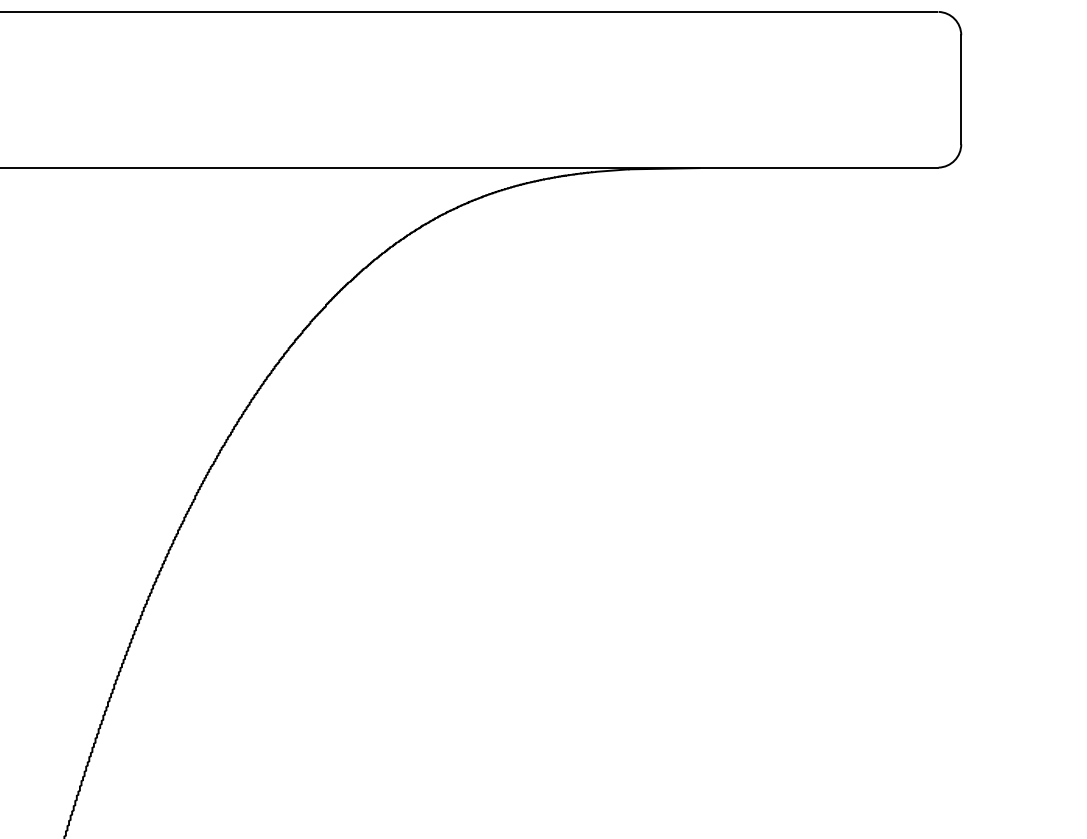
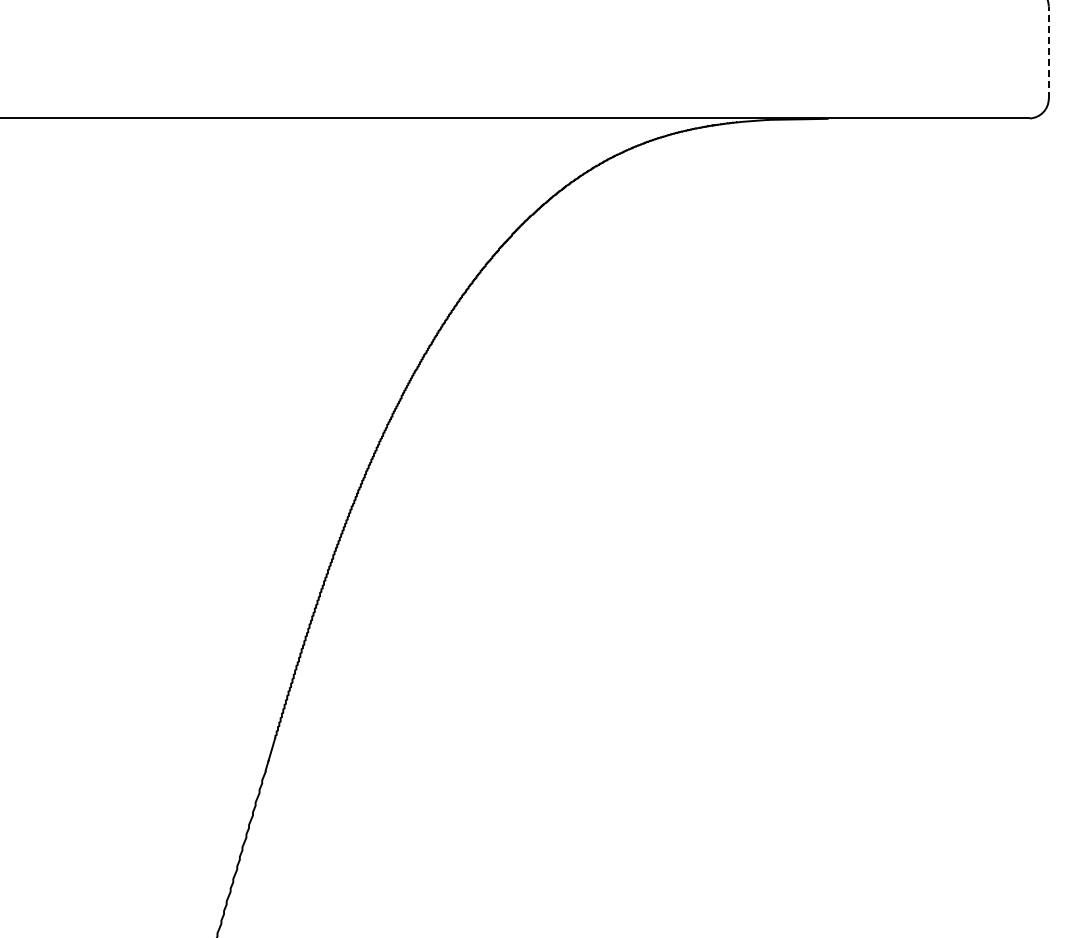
line: (960, 89) -> (1048, 52), solid -> dashed

